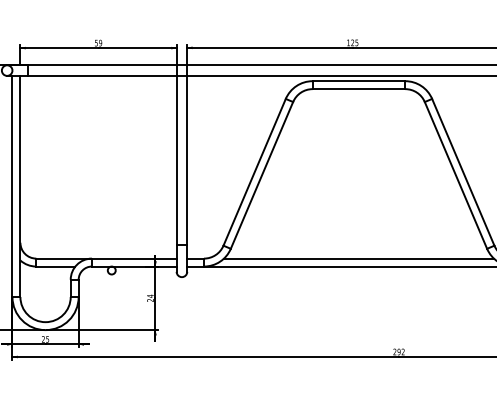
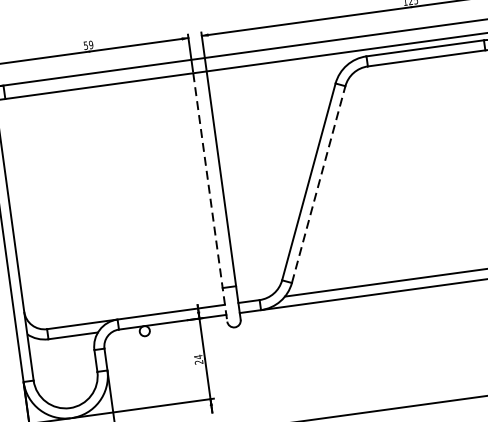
line: (176, 173) -> (210, 196), solid -> dashed
line: (261, 175) -> (318, 184), solid -> dashed

